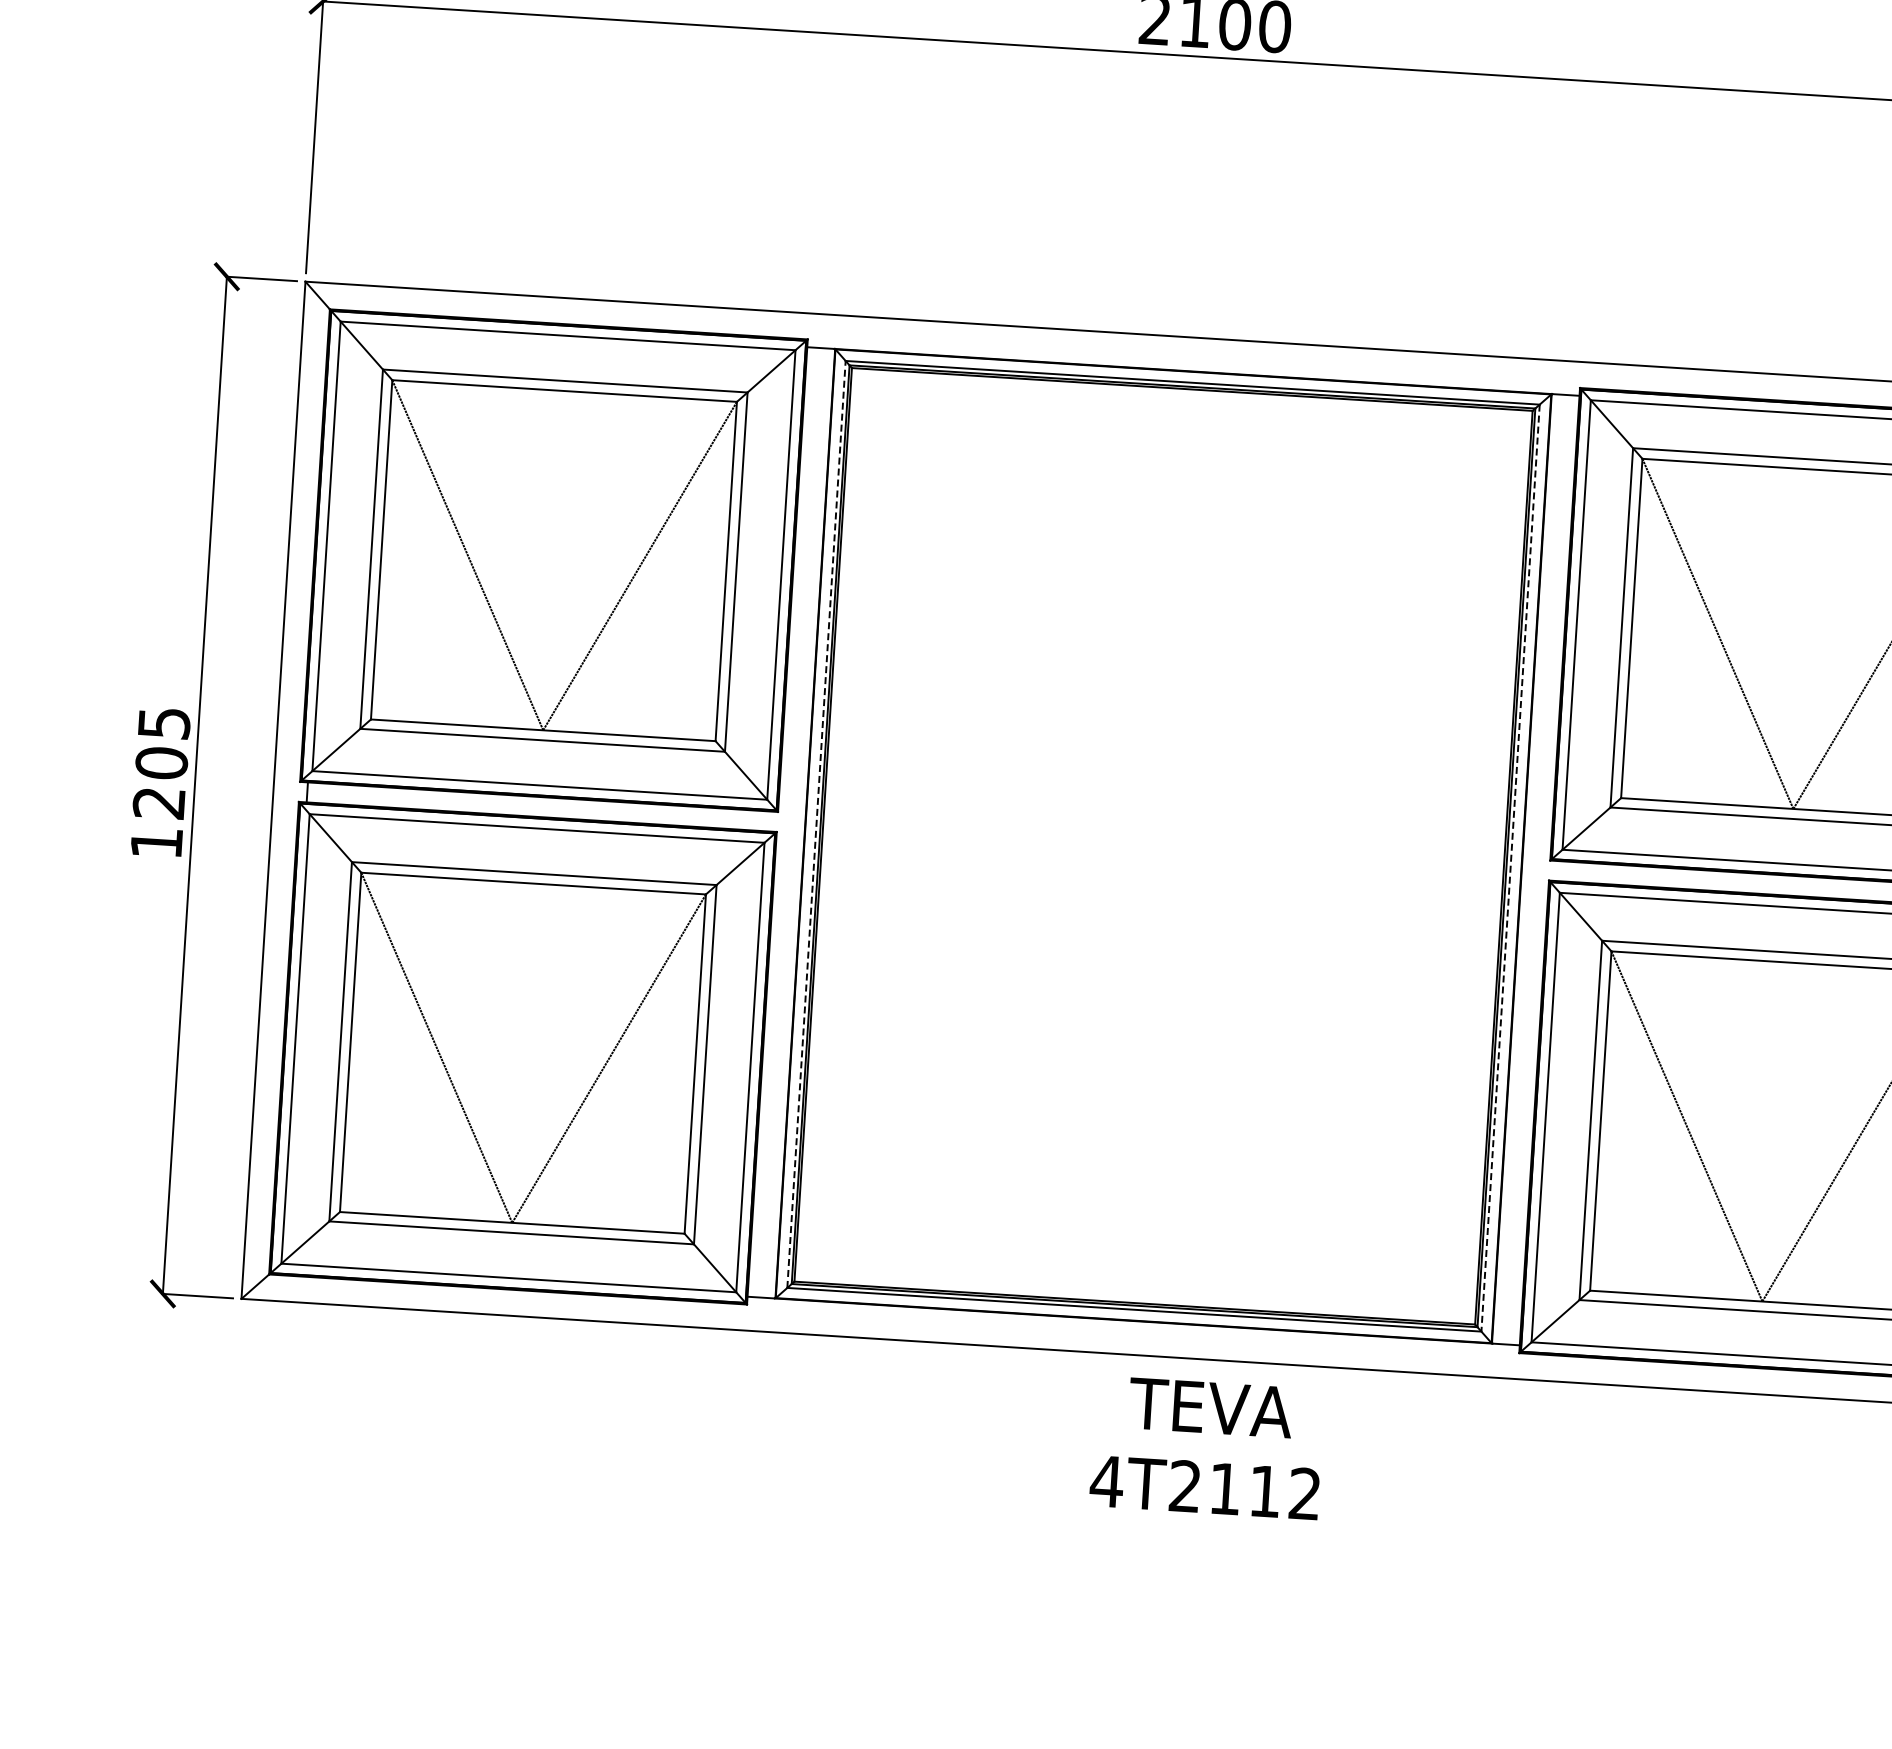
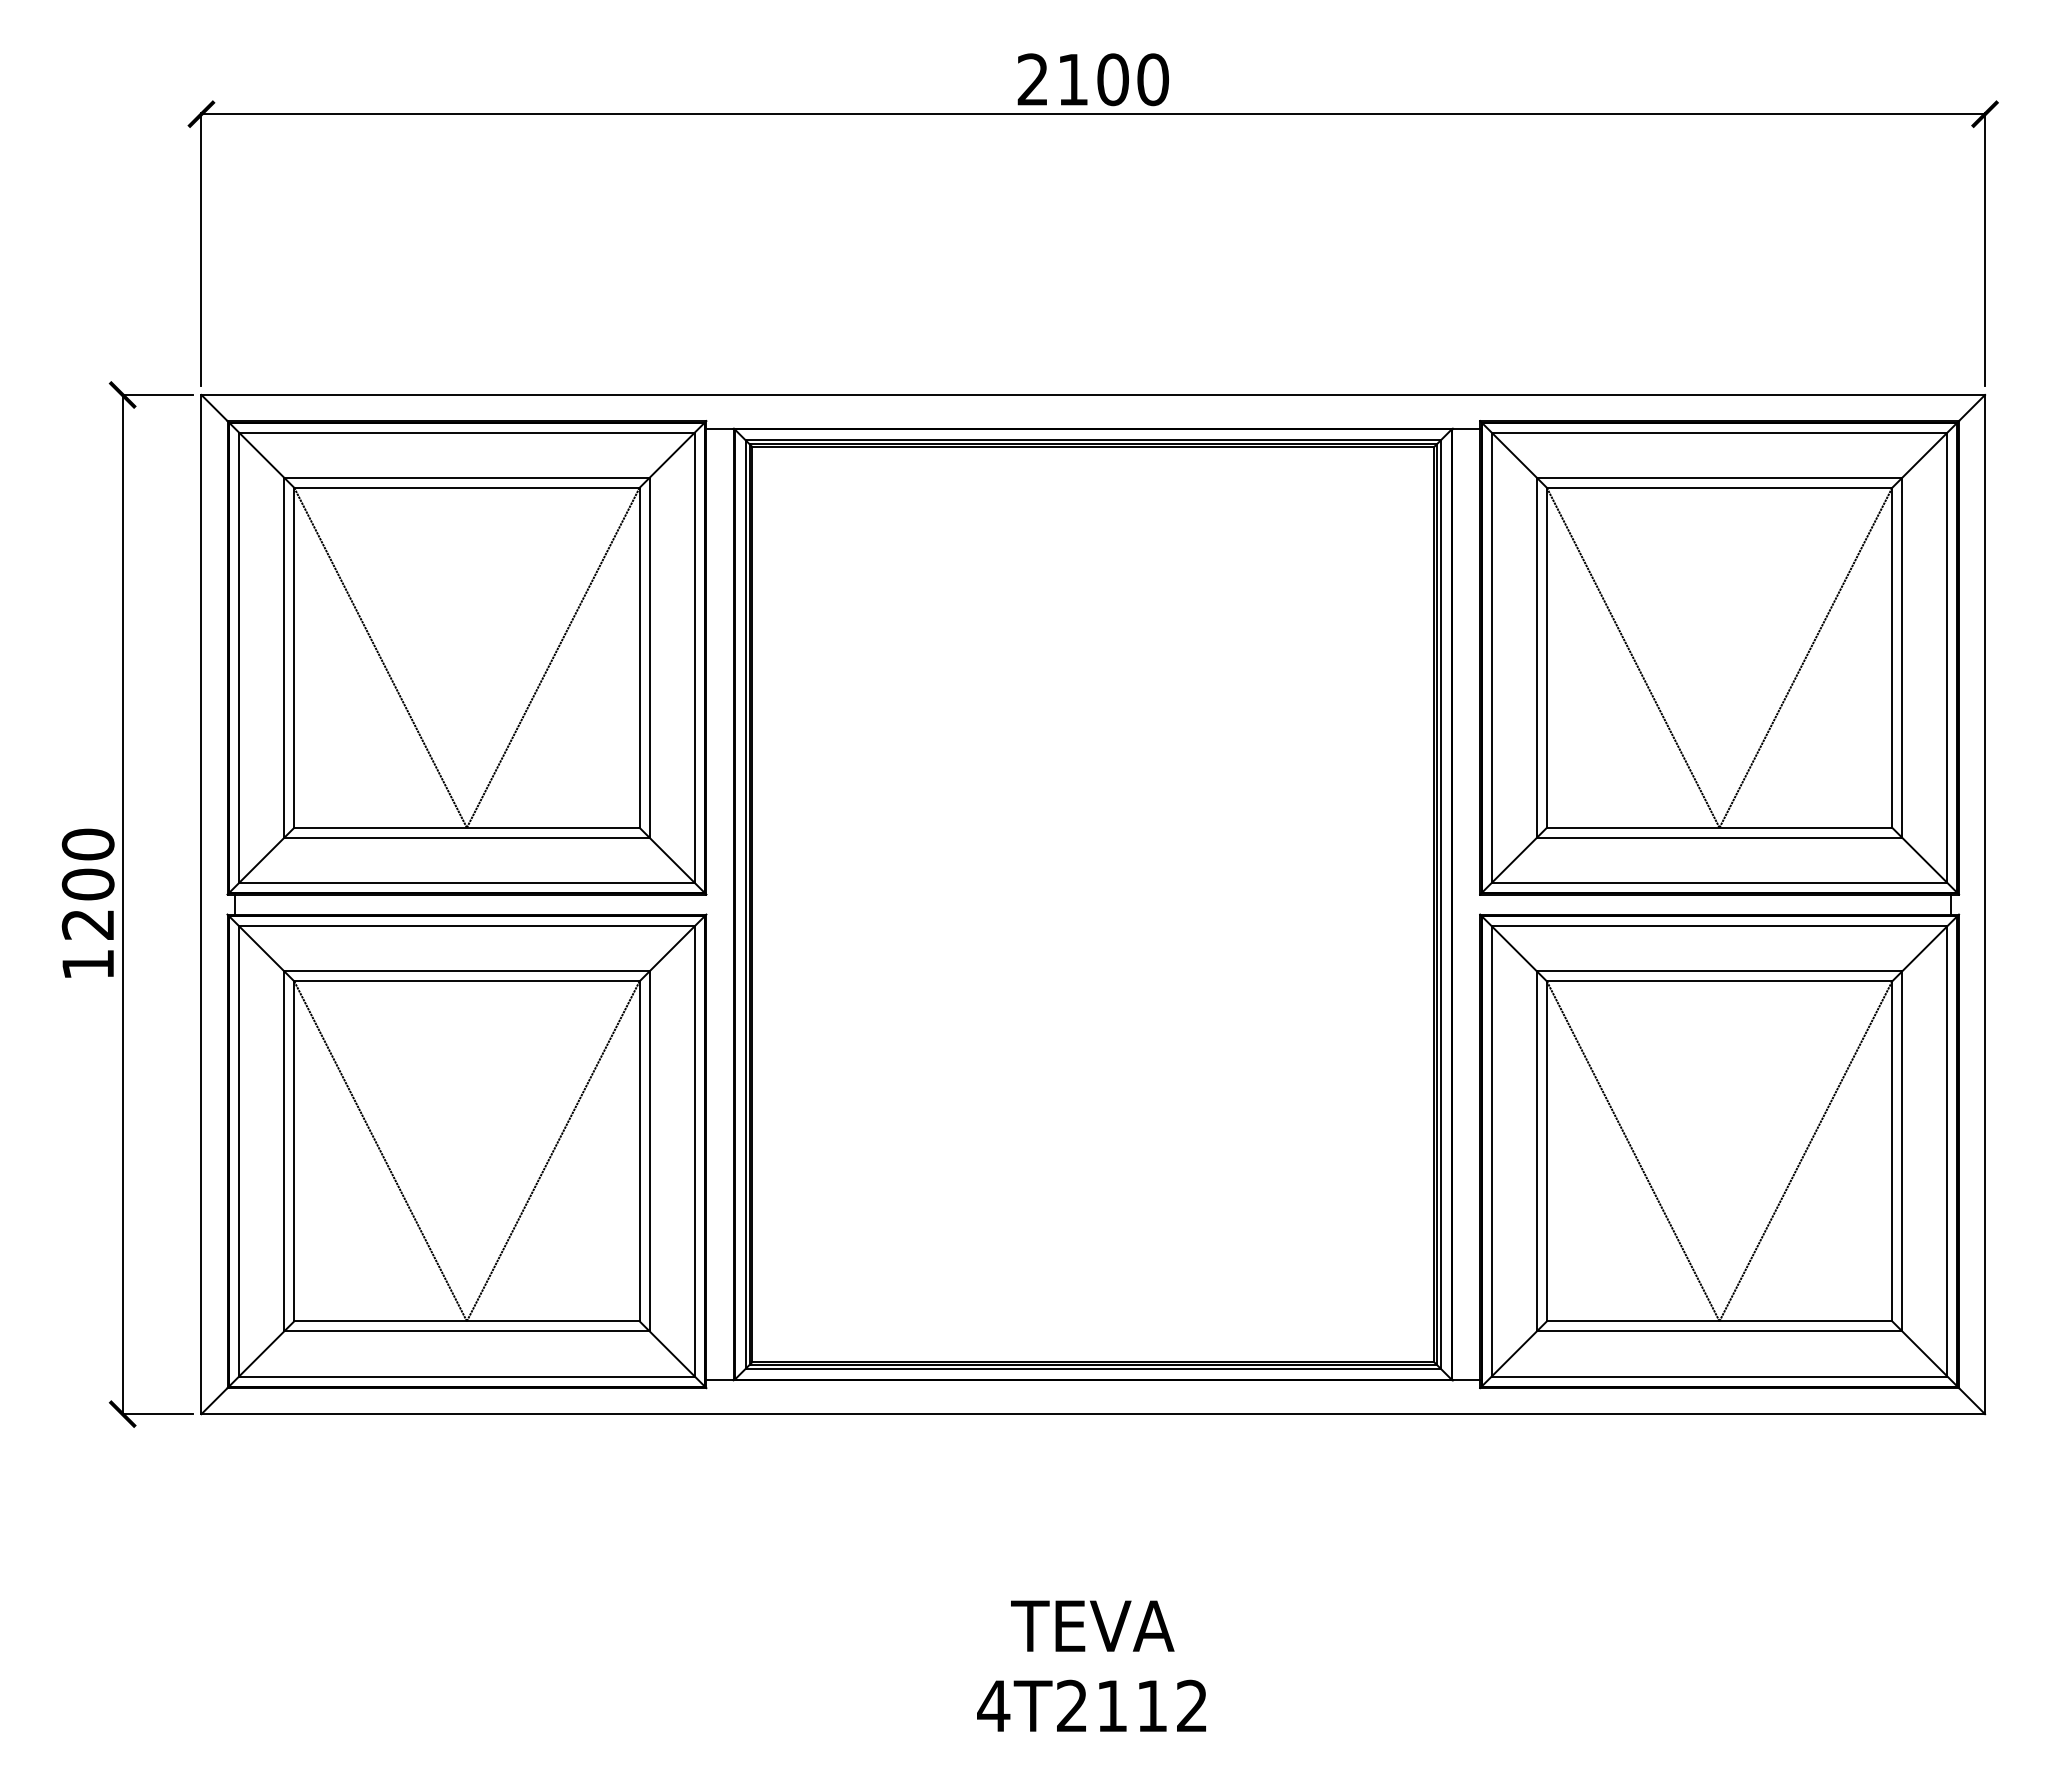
text: (163, 723) -> (87, 844), 1205 -> 1200
line: (816, 824) -> (745, 904), dashed -> solid
line: (1511, 869) -> (1441, 905), dashed -> solid
text: (1207, 1447) -> (1091, 1665), moved

